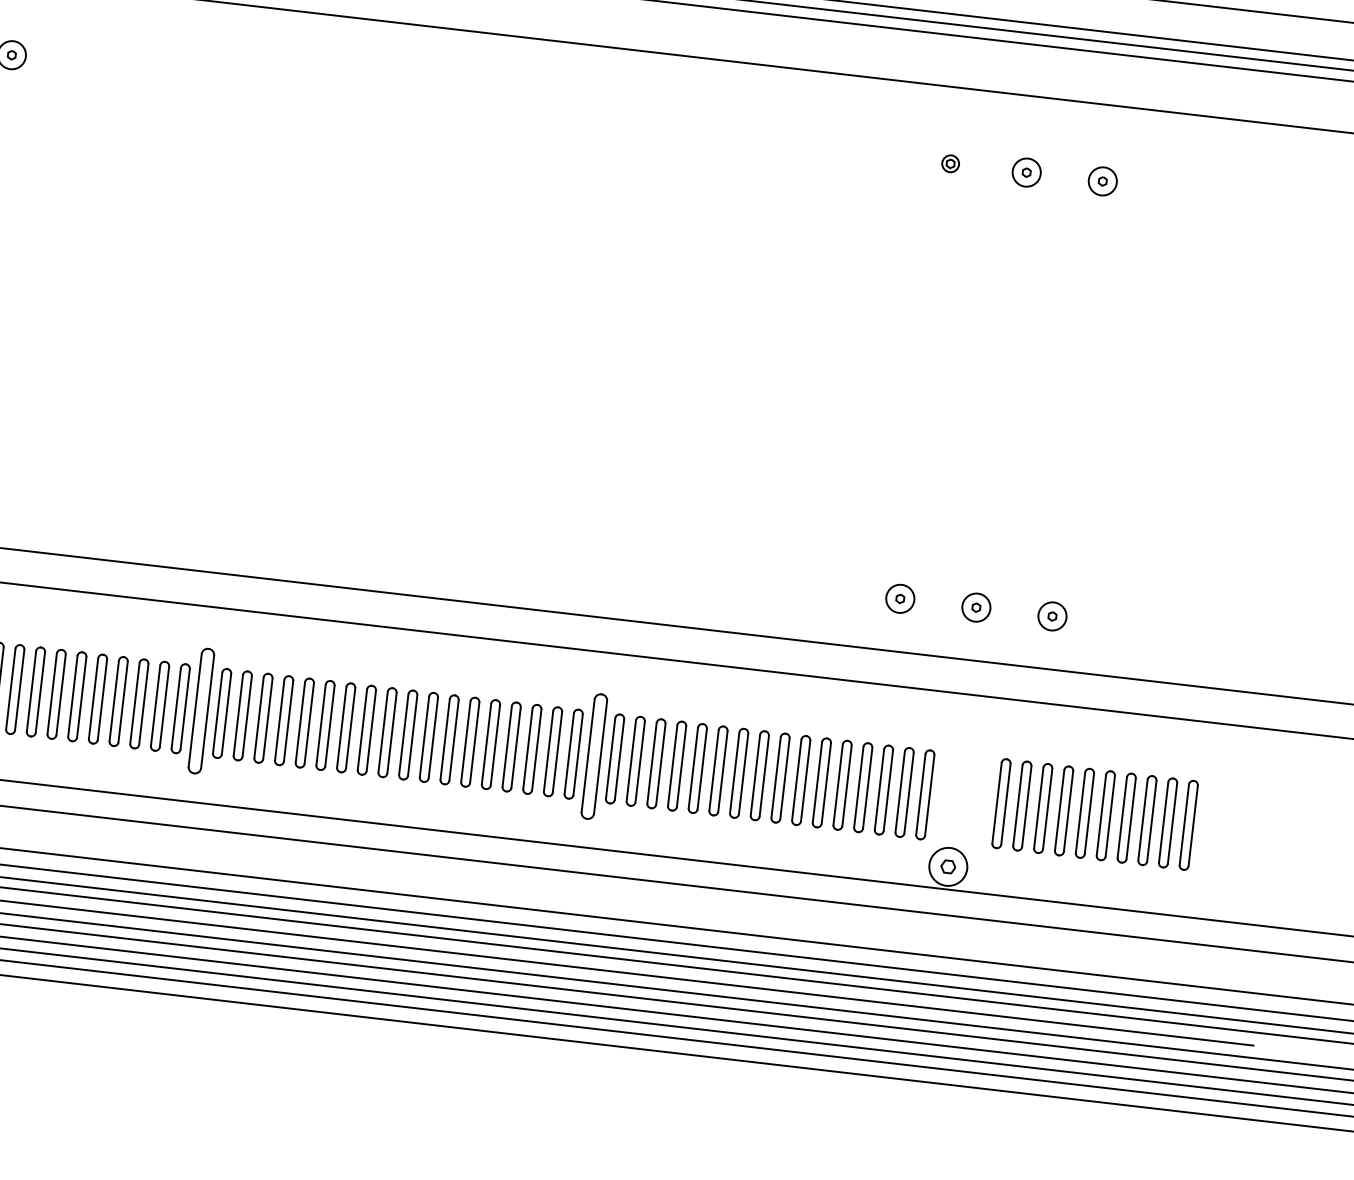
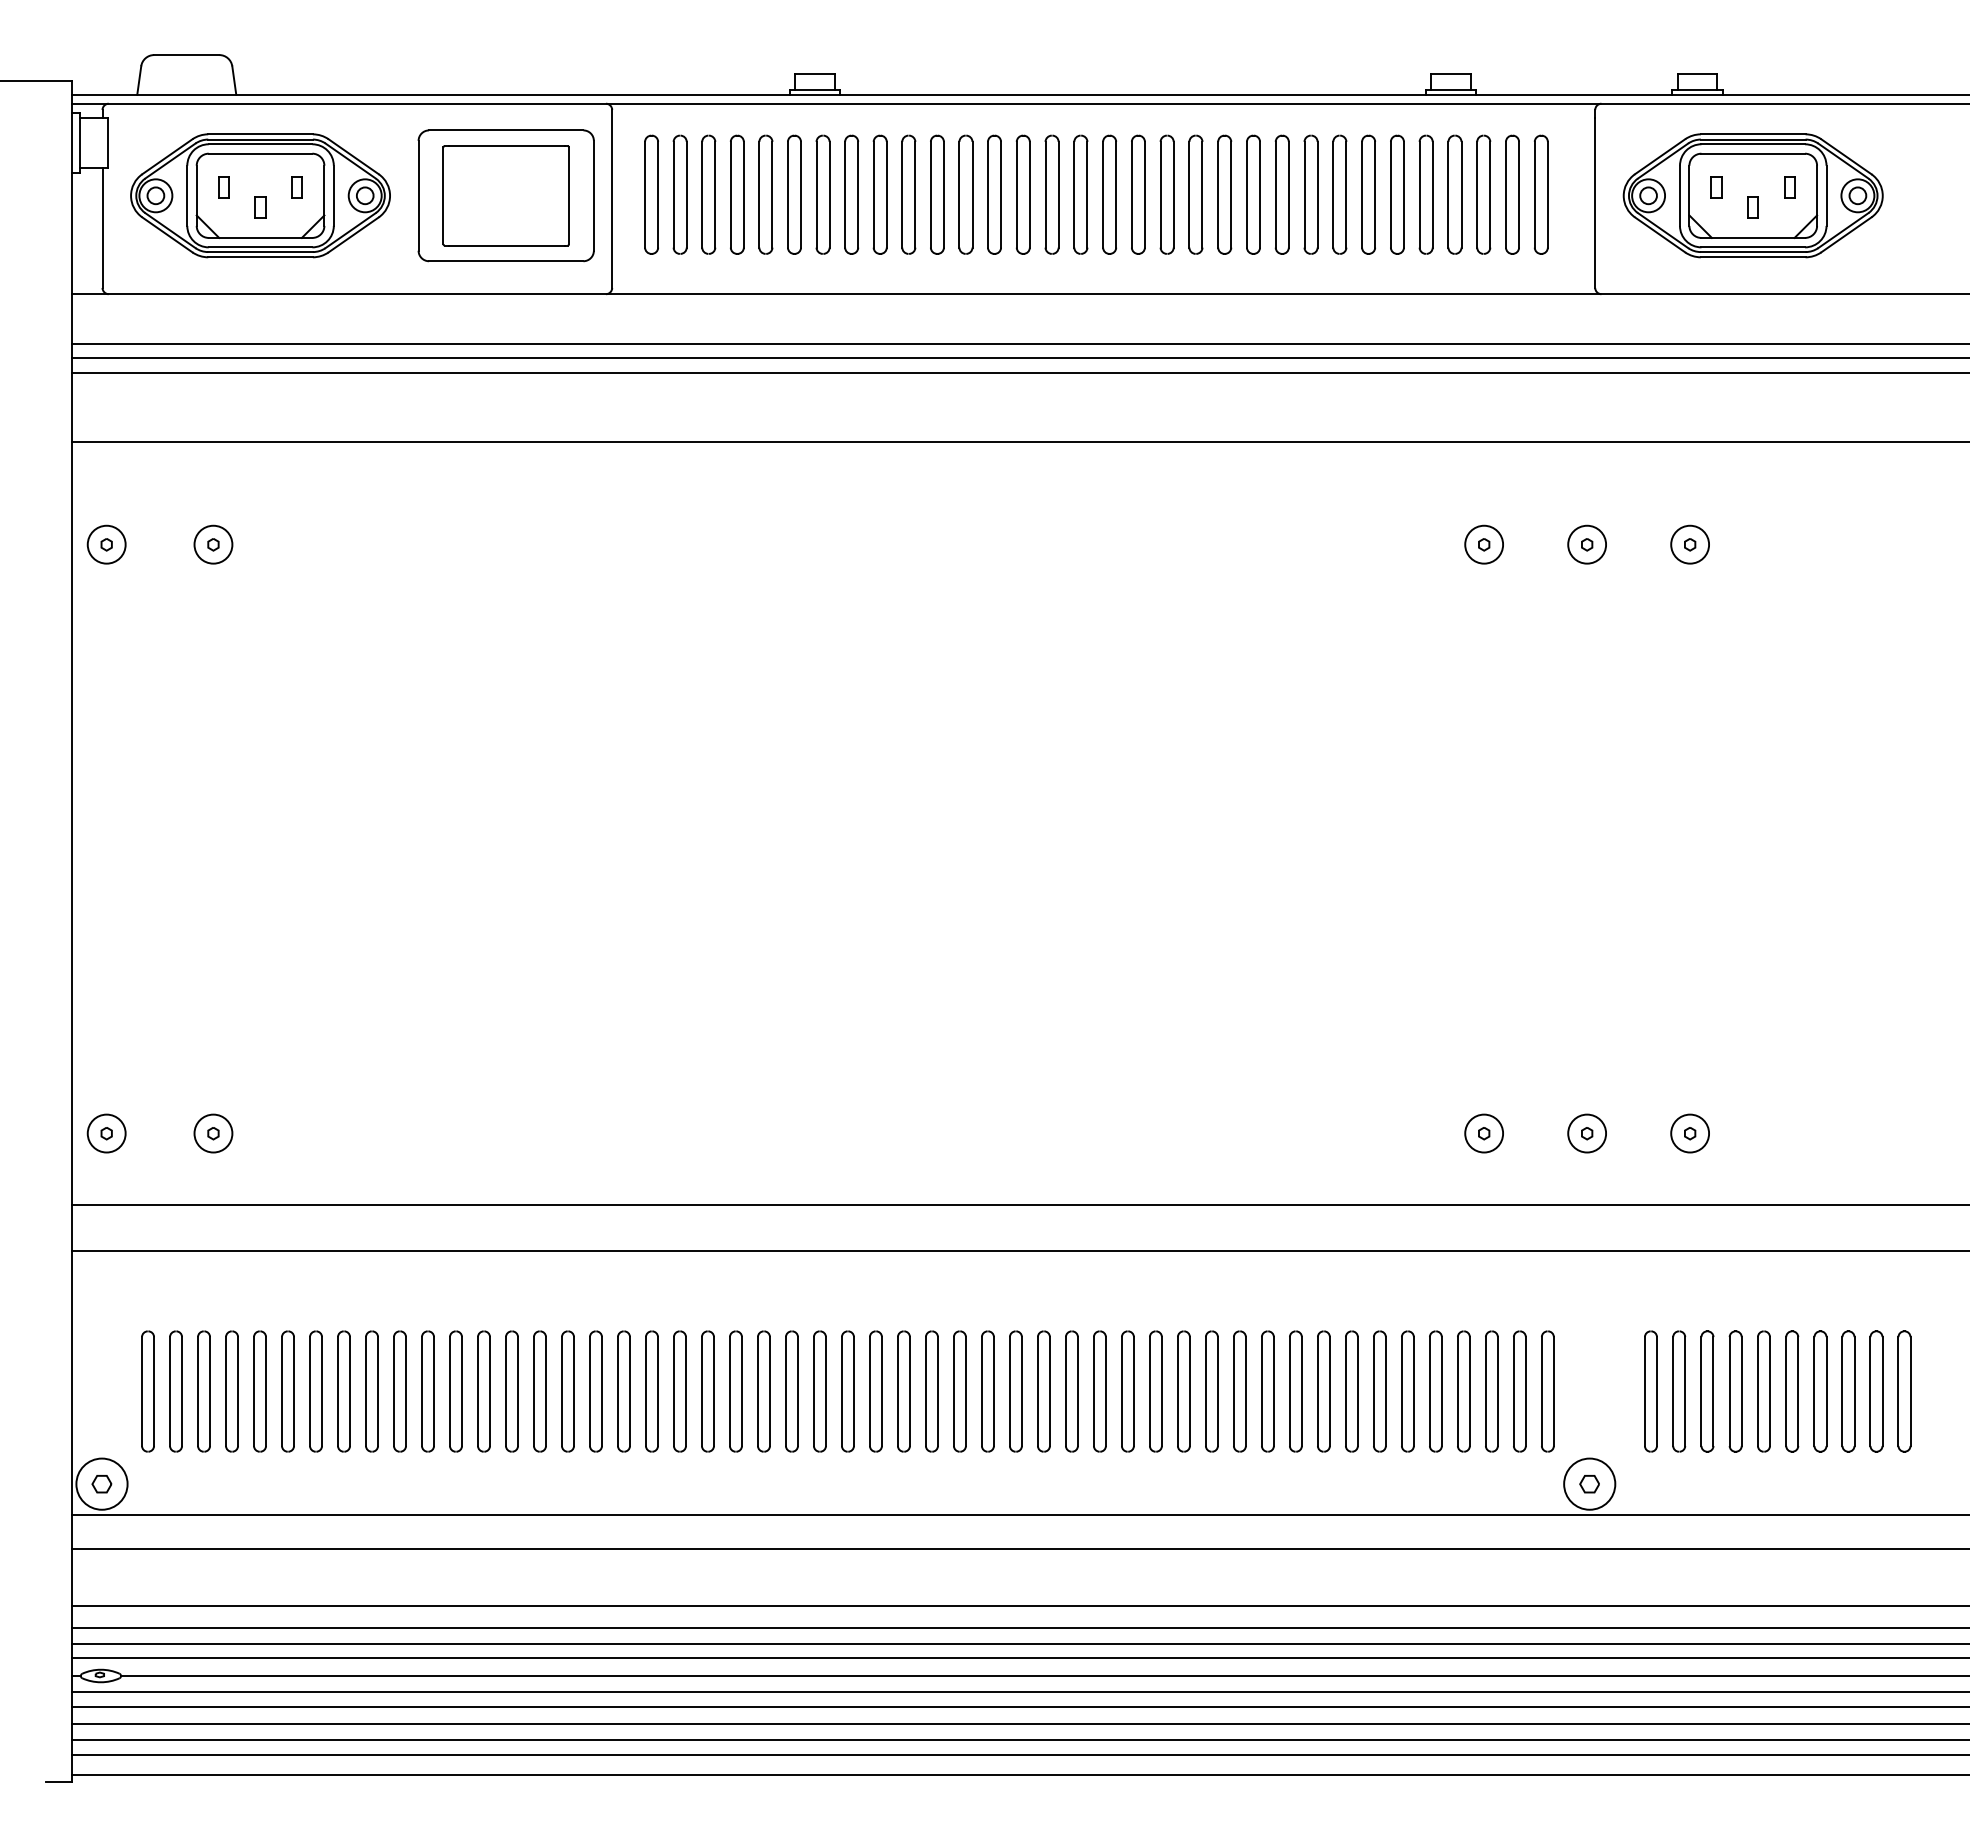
circle: (950, 163) -> (1484, 544), size x1.67
part: (201, 711) -> (567, 1391), size x0.71
part: (594, 756) -> (1099, 1391), size x0.71

